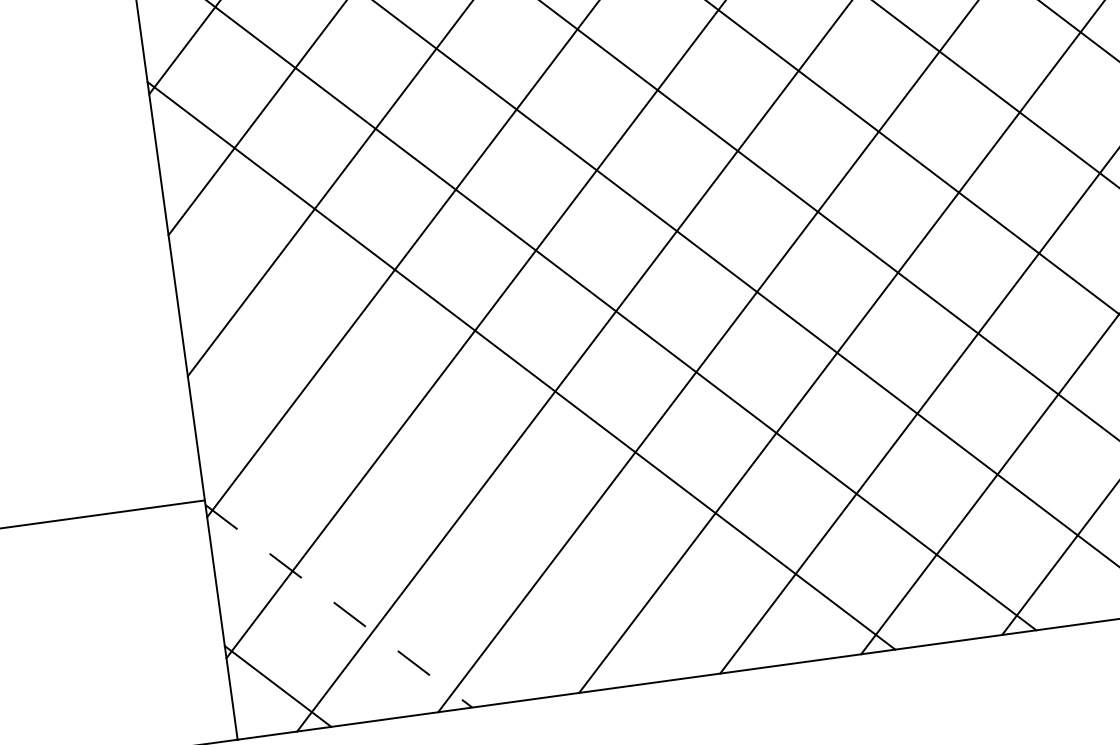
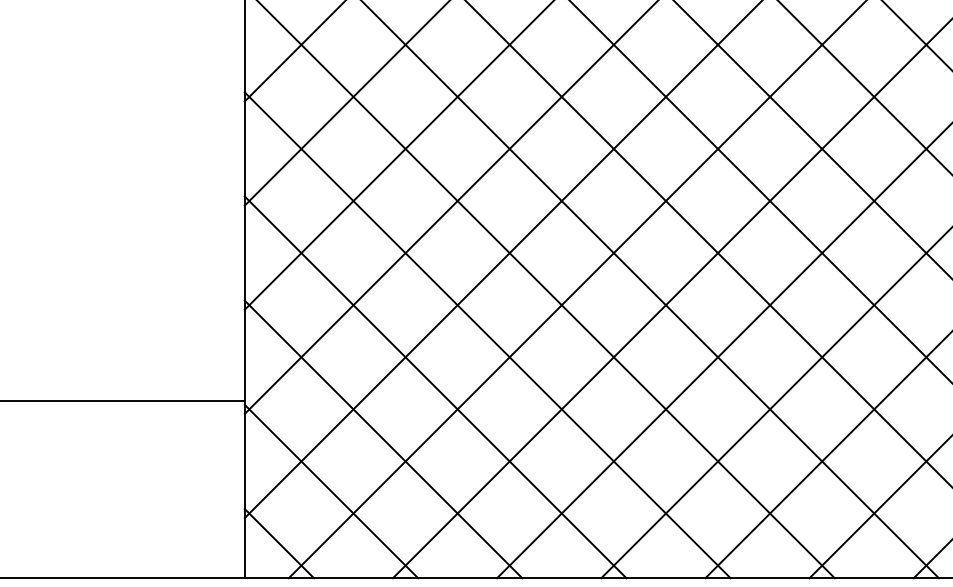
line: (460, 446) -> (435, 387), added
line: (399, 526) -> (383, 439), added
line: (338, 606) -> (331, 491), dashed -> solid

